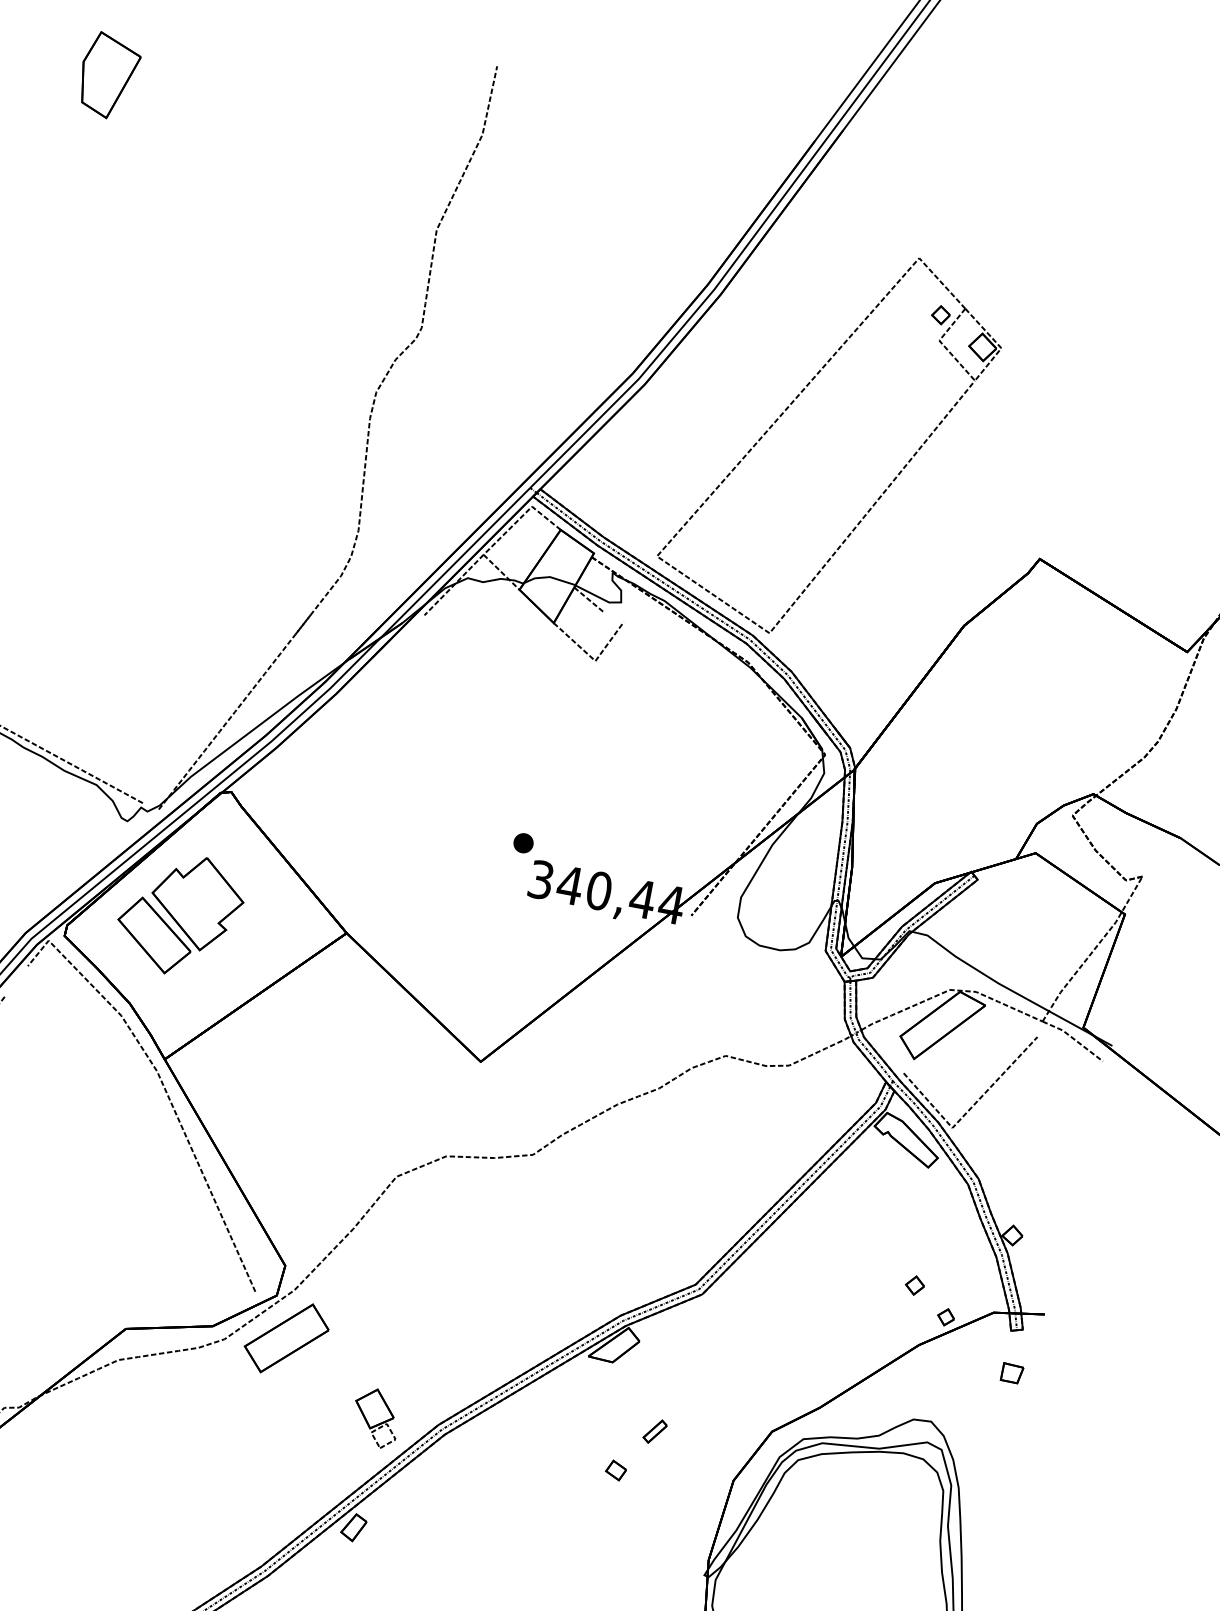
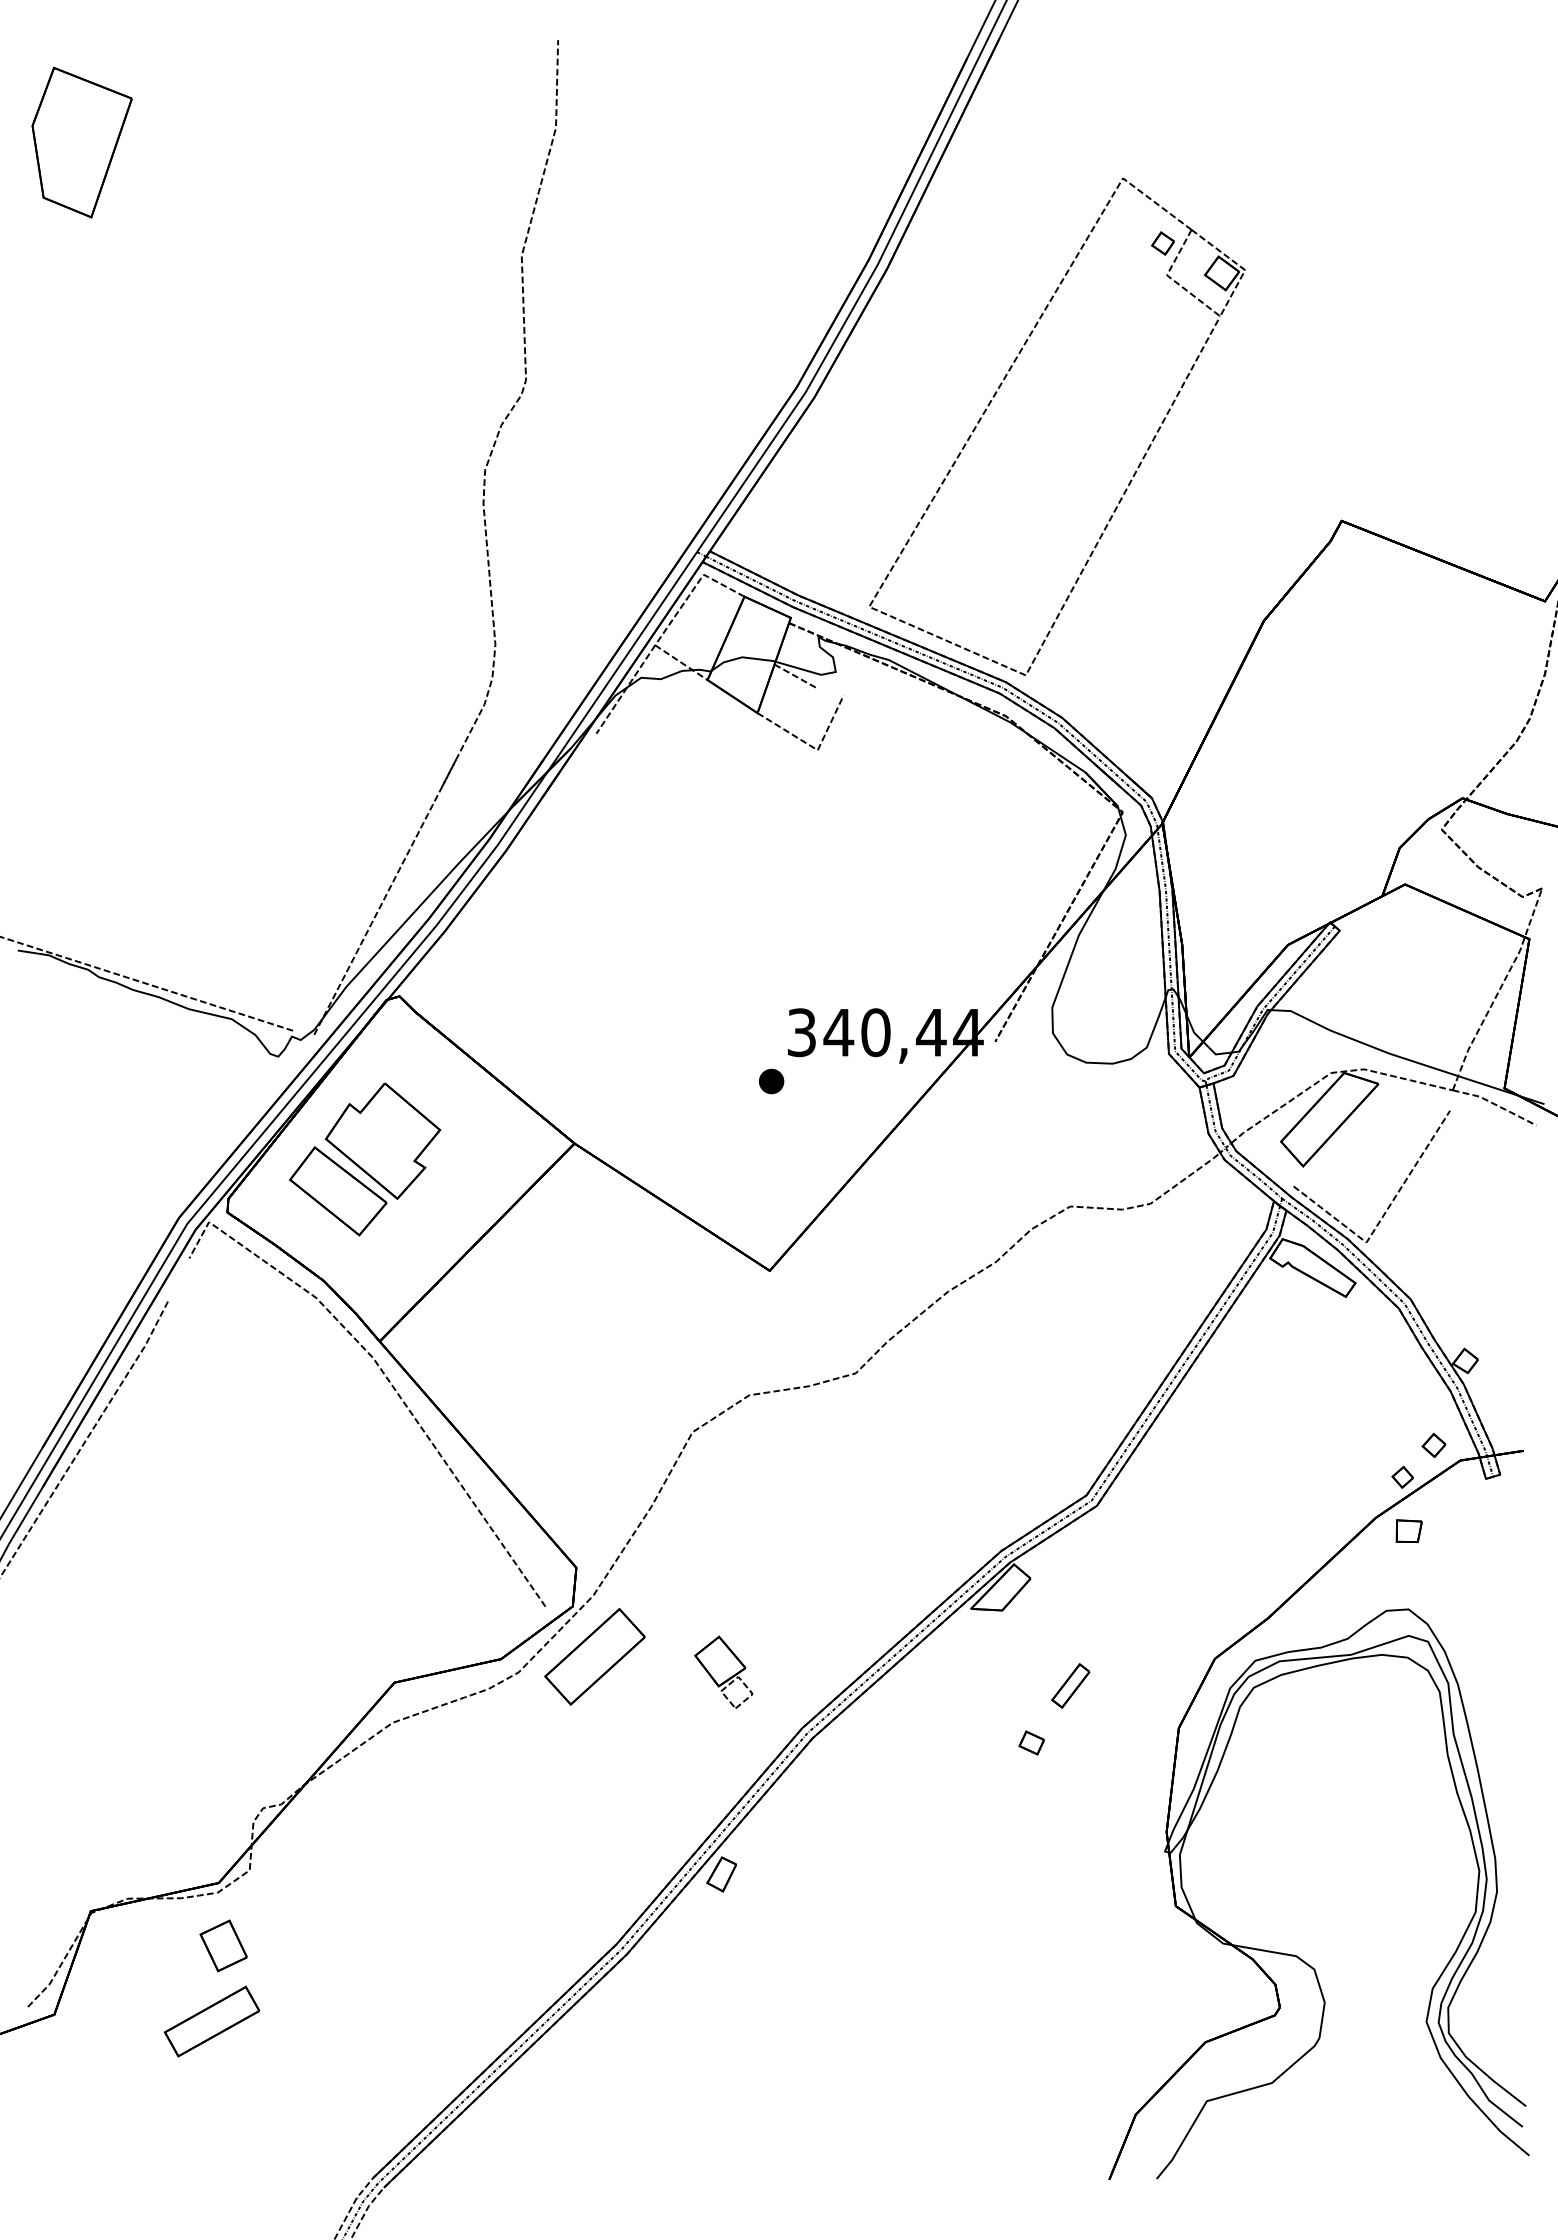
part: (108, 75) -> (81, 142), size x1.43
part: (523, 843) -> (771, 1081), moved
part: (914, 1285) -> (1433, 1445), moved
part: (1011, 1372) -> (1408, 1530), moved
part: (376, 1417) -> (723, 1671), moved
part: (655, 1431) -> (1070, 1685), size x1.43

